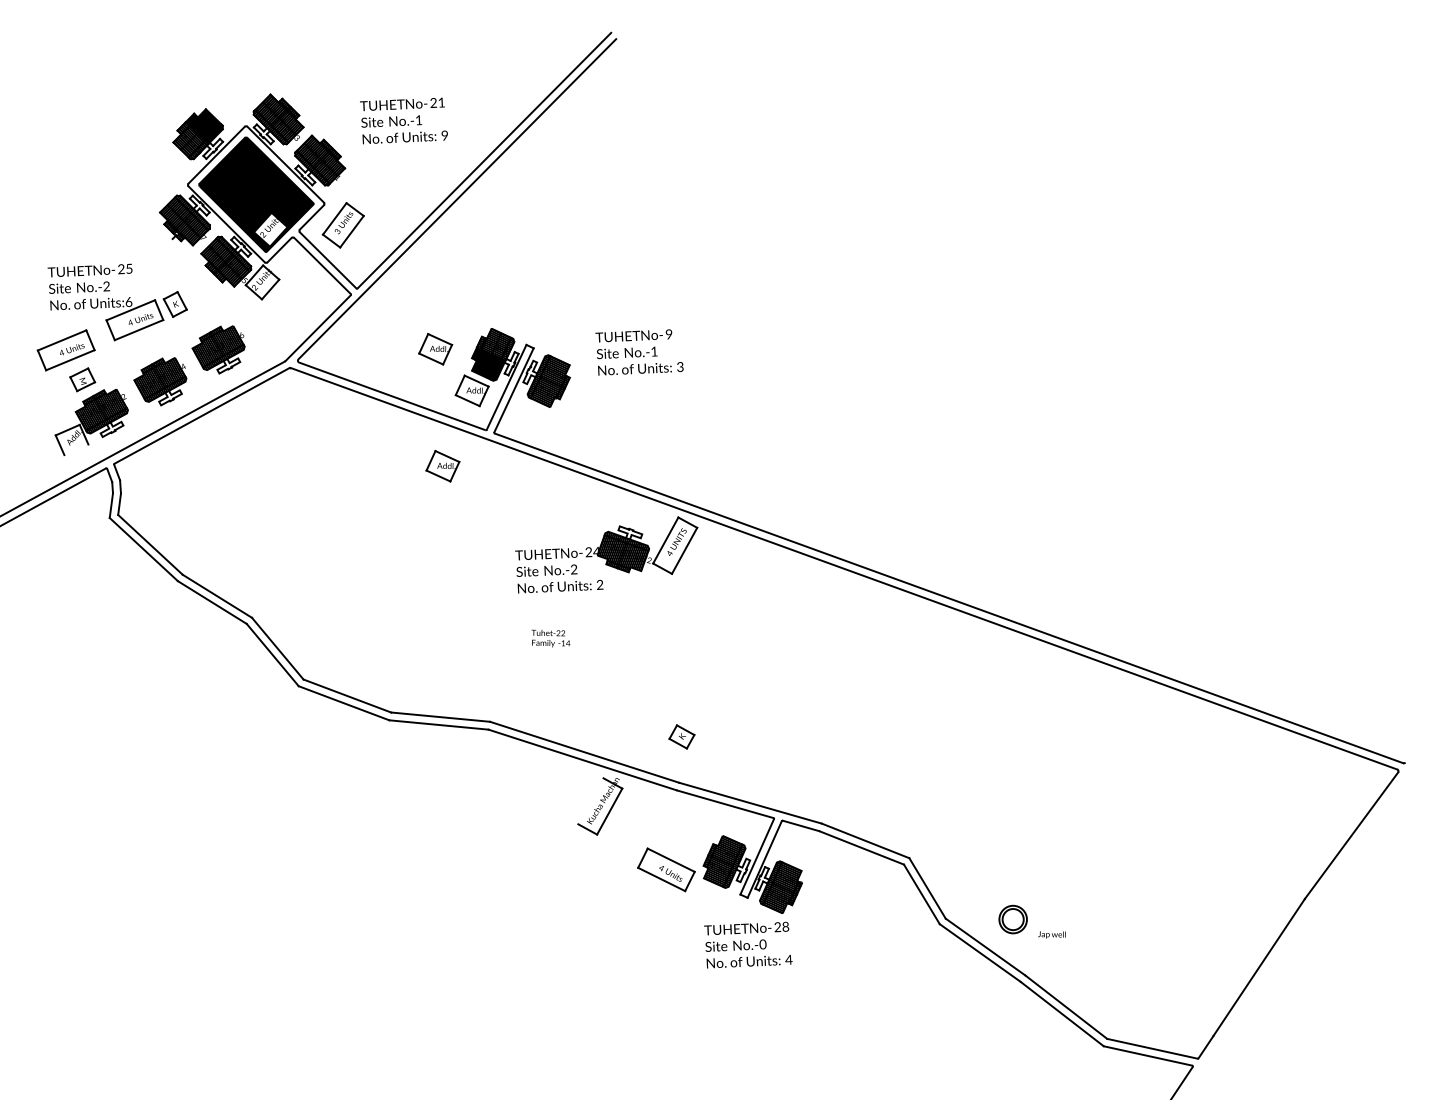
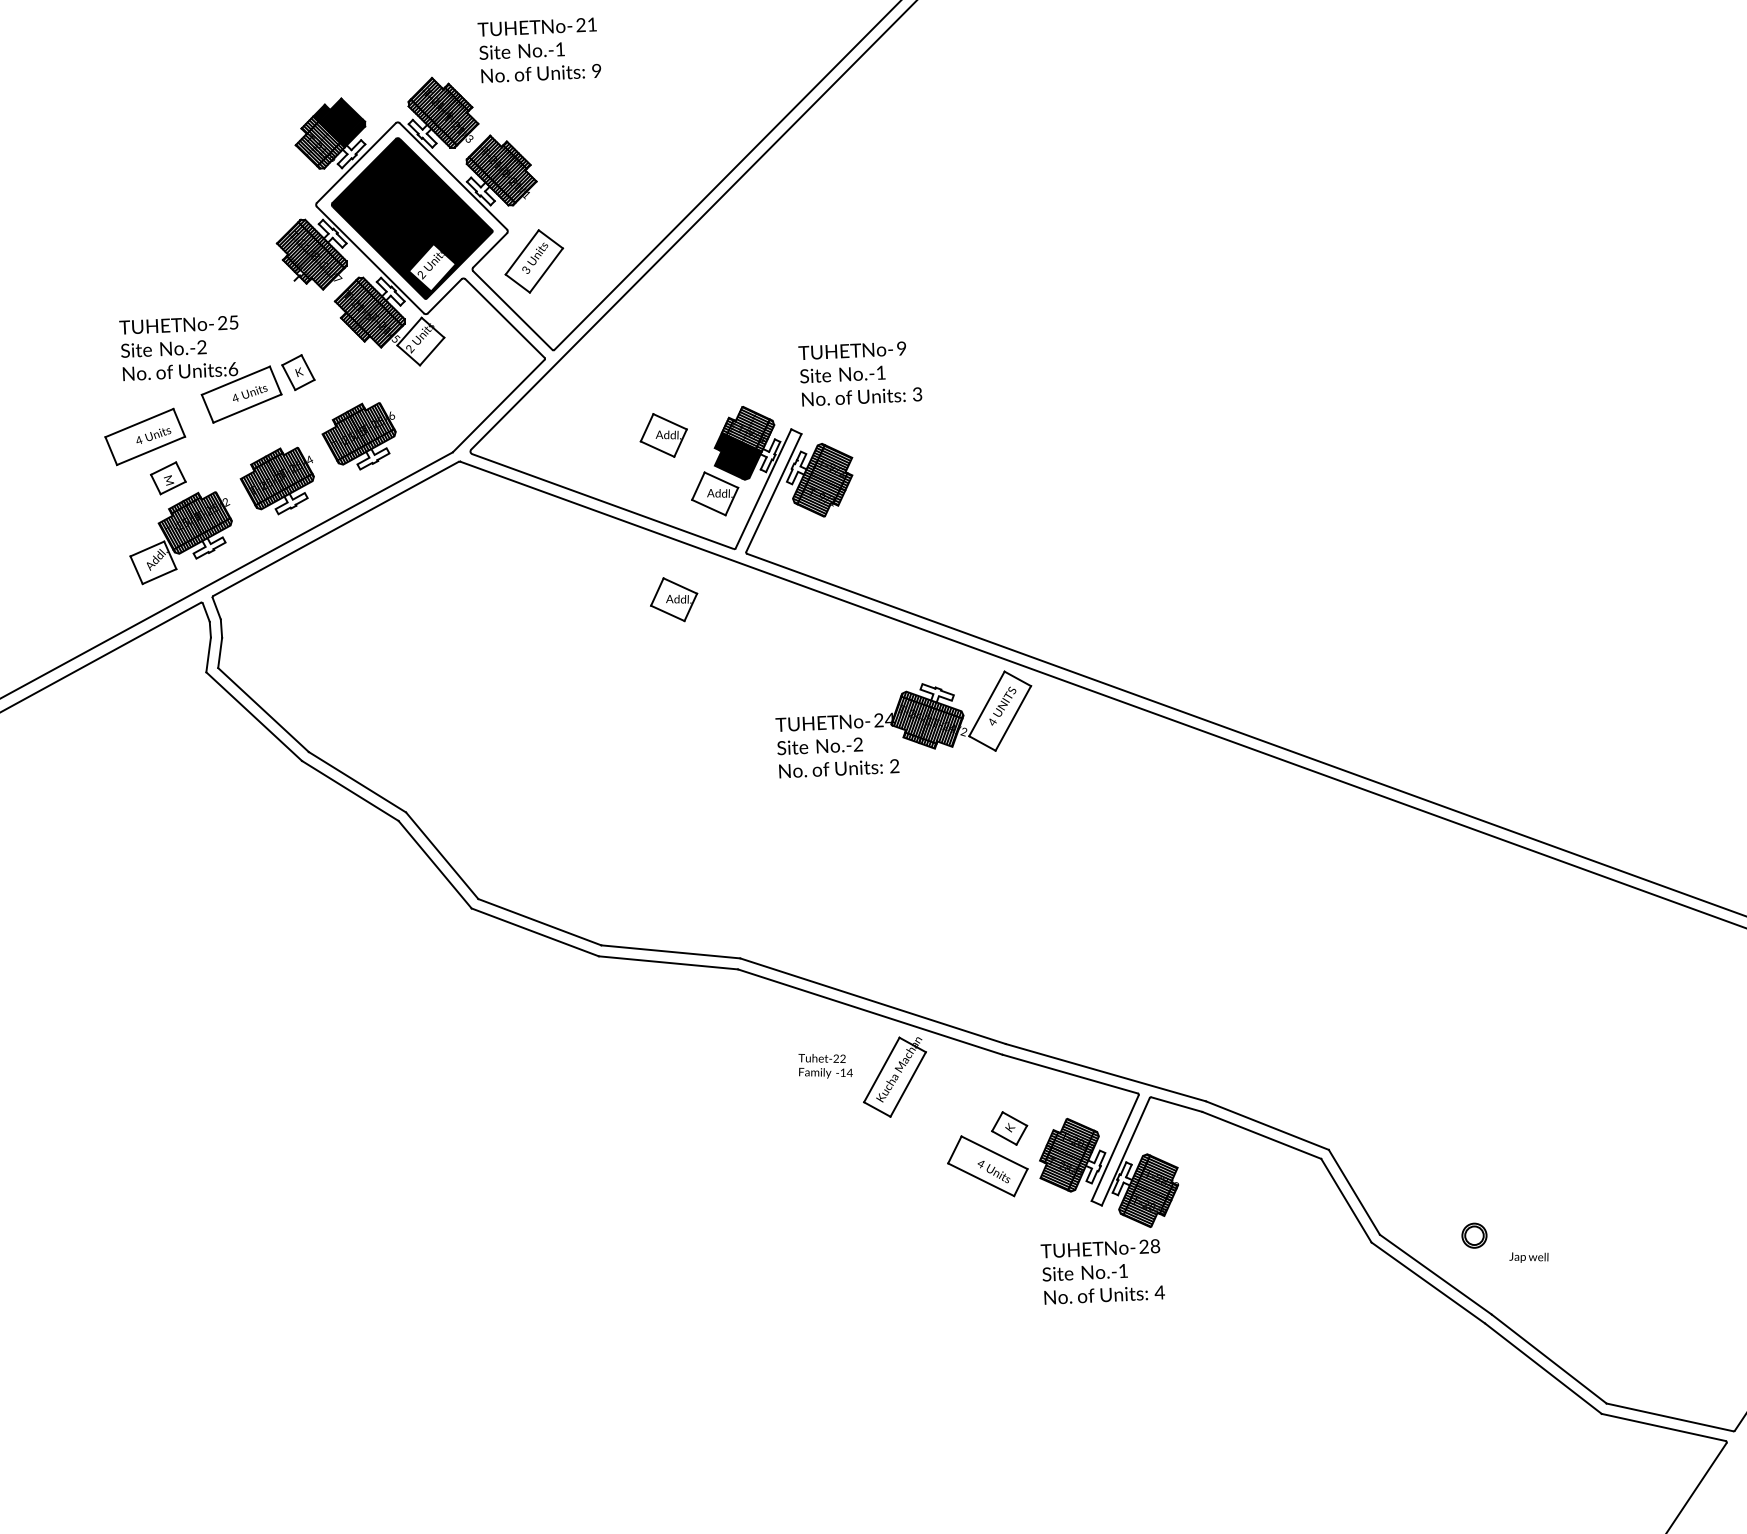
text: (403, 120) -> (538, 49), moved
text: (639, 352) -> (860, 374), moved
line: (76, 449) -> (159, 576), added
text: (550, 638) -> (825, 1066), moved
part: (681, 736) -> (1008, 1127), moved
line: (590, 801) -> (881, 1070), added
part: (1012, 918) -> (1473, 1234), size x0.62
text: (762, 944) -> (1122, 1271), No.-0 -> No.-1

